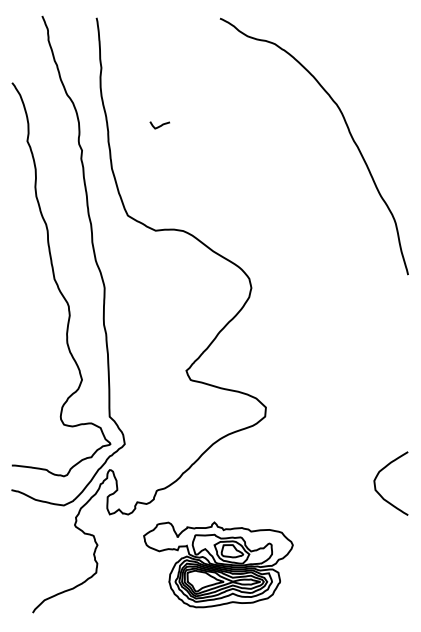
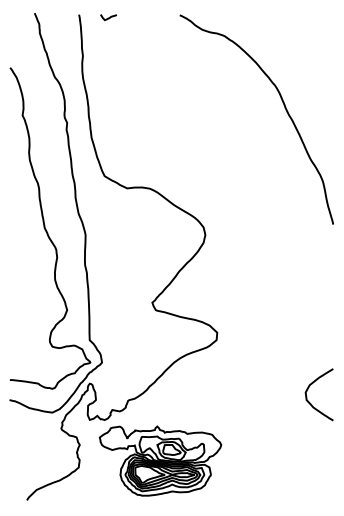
curve: (159, 125) -> (108, 17), moved
part: (218, 564) -> (160, 460), moved

